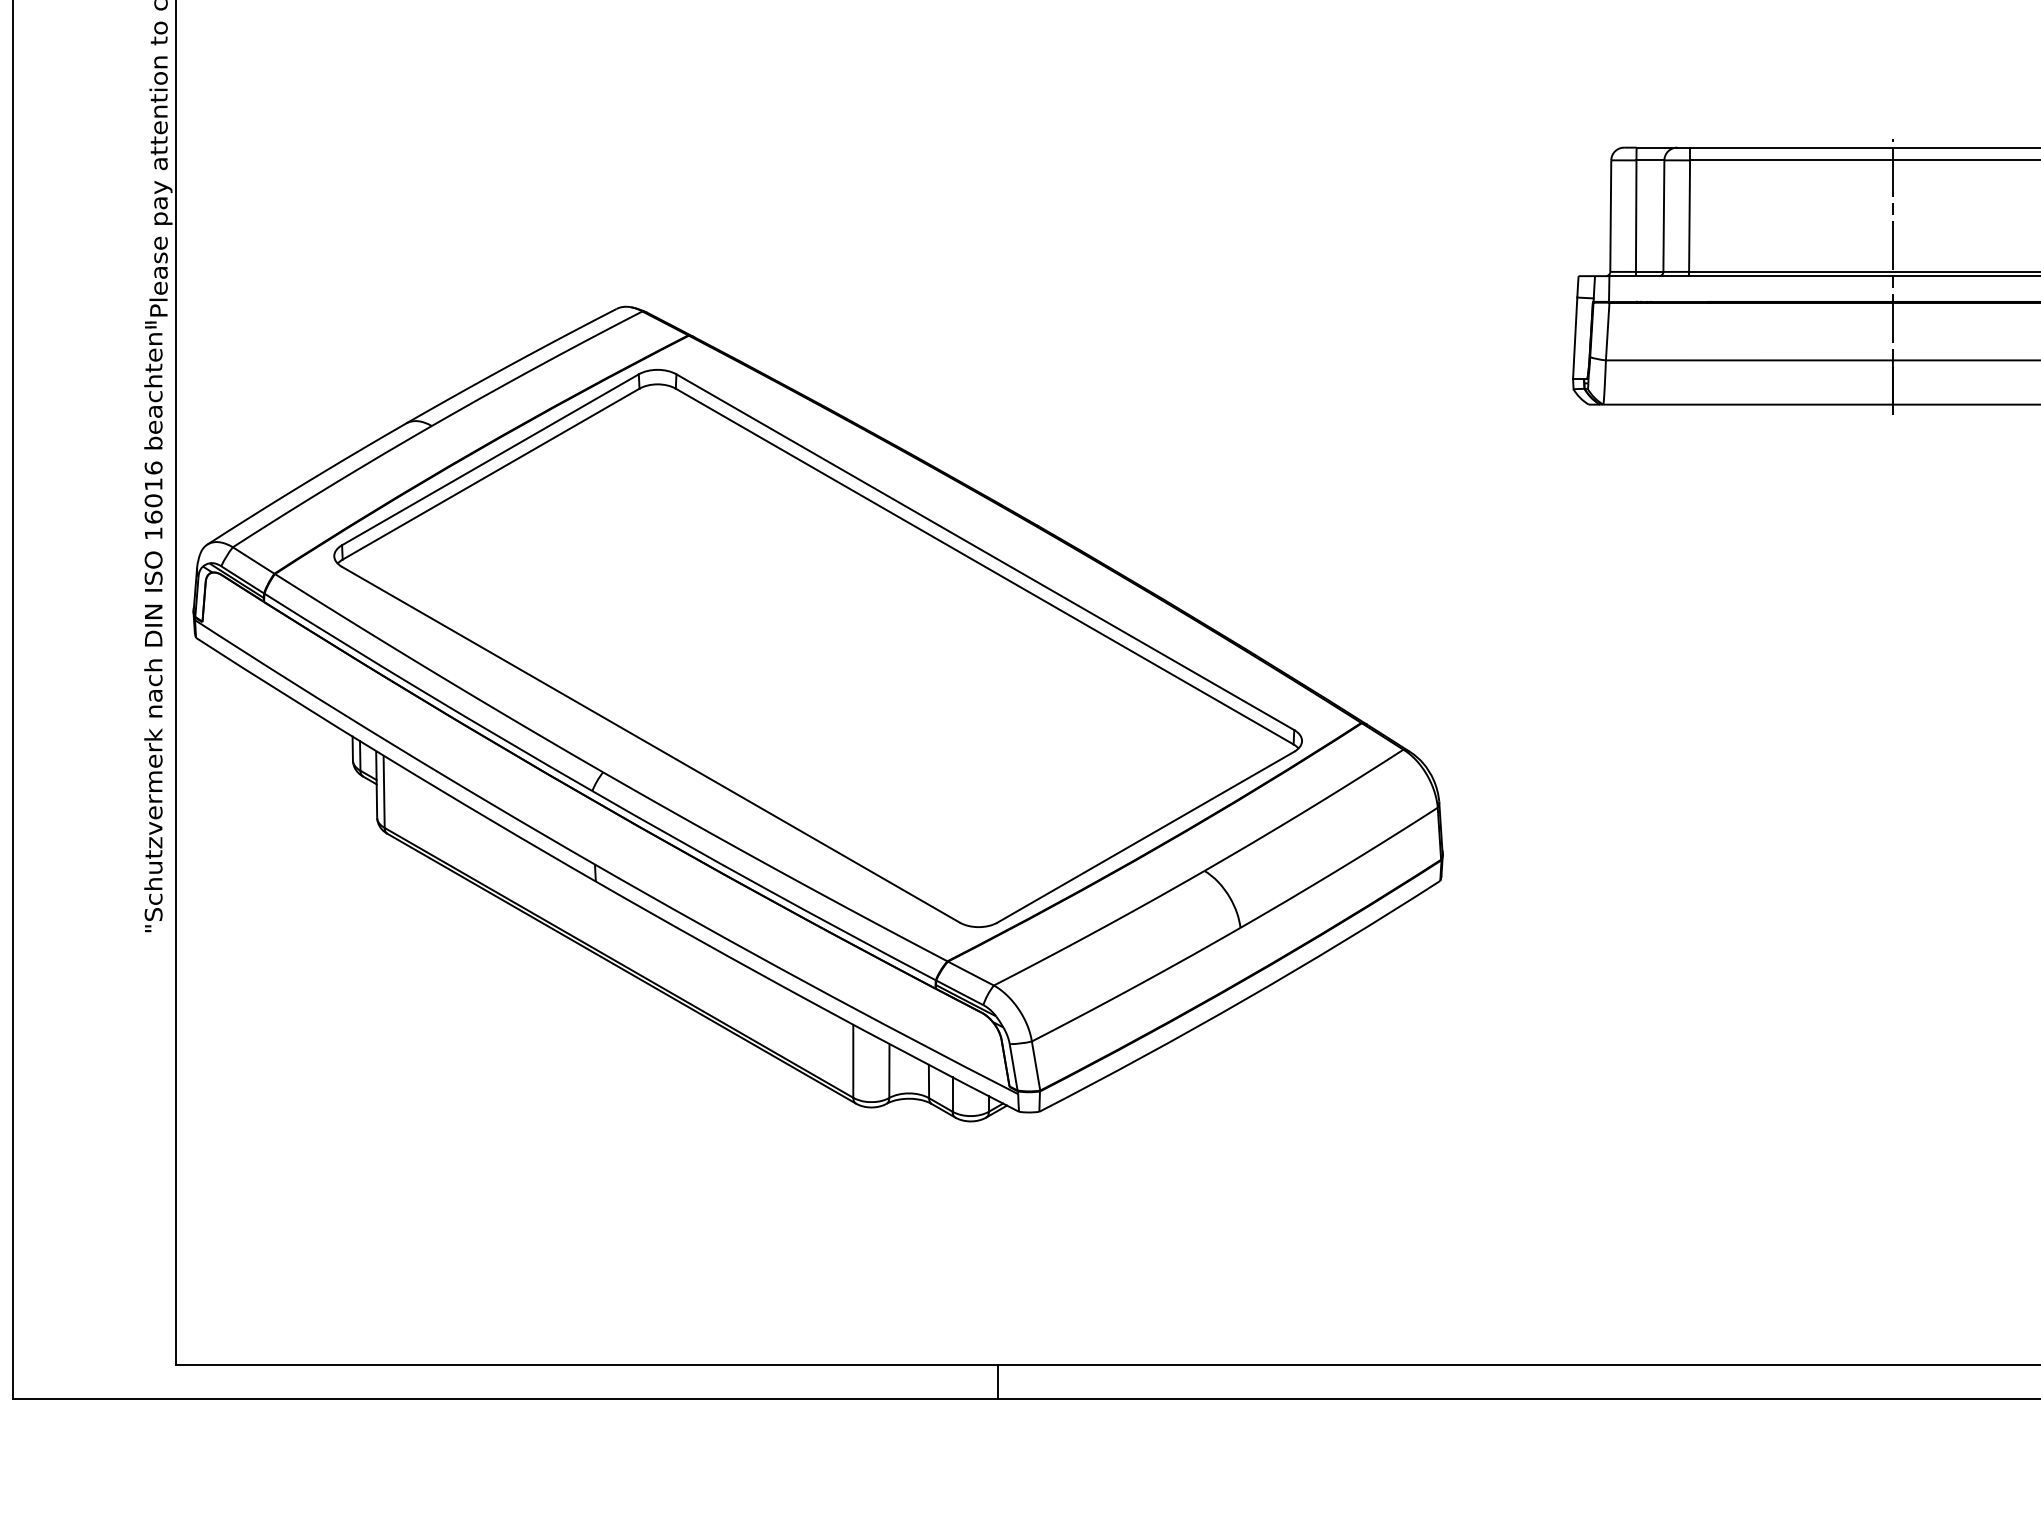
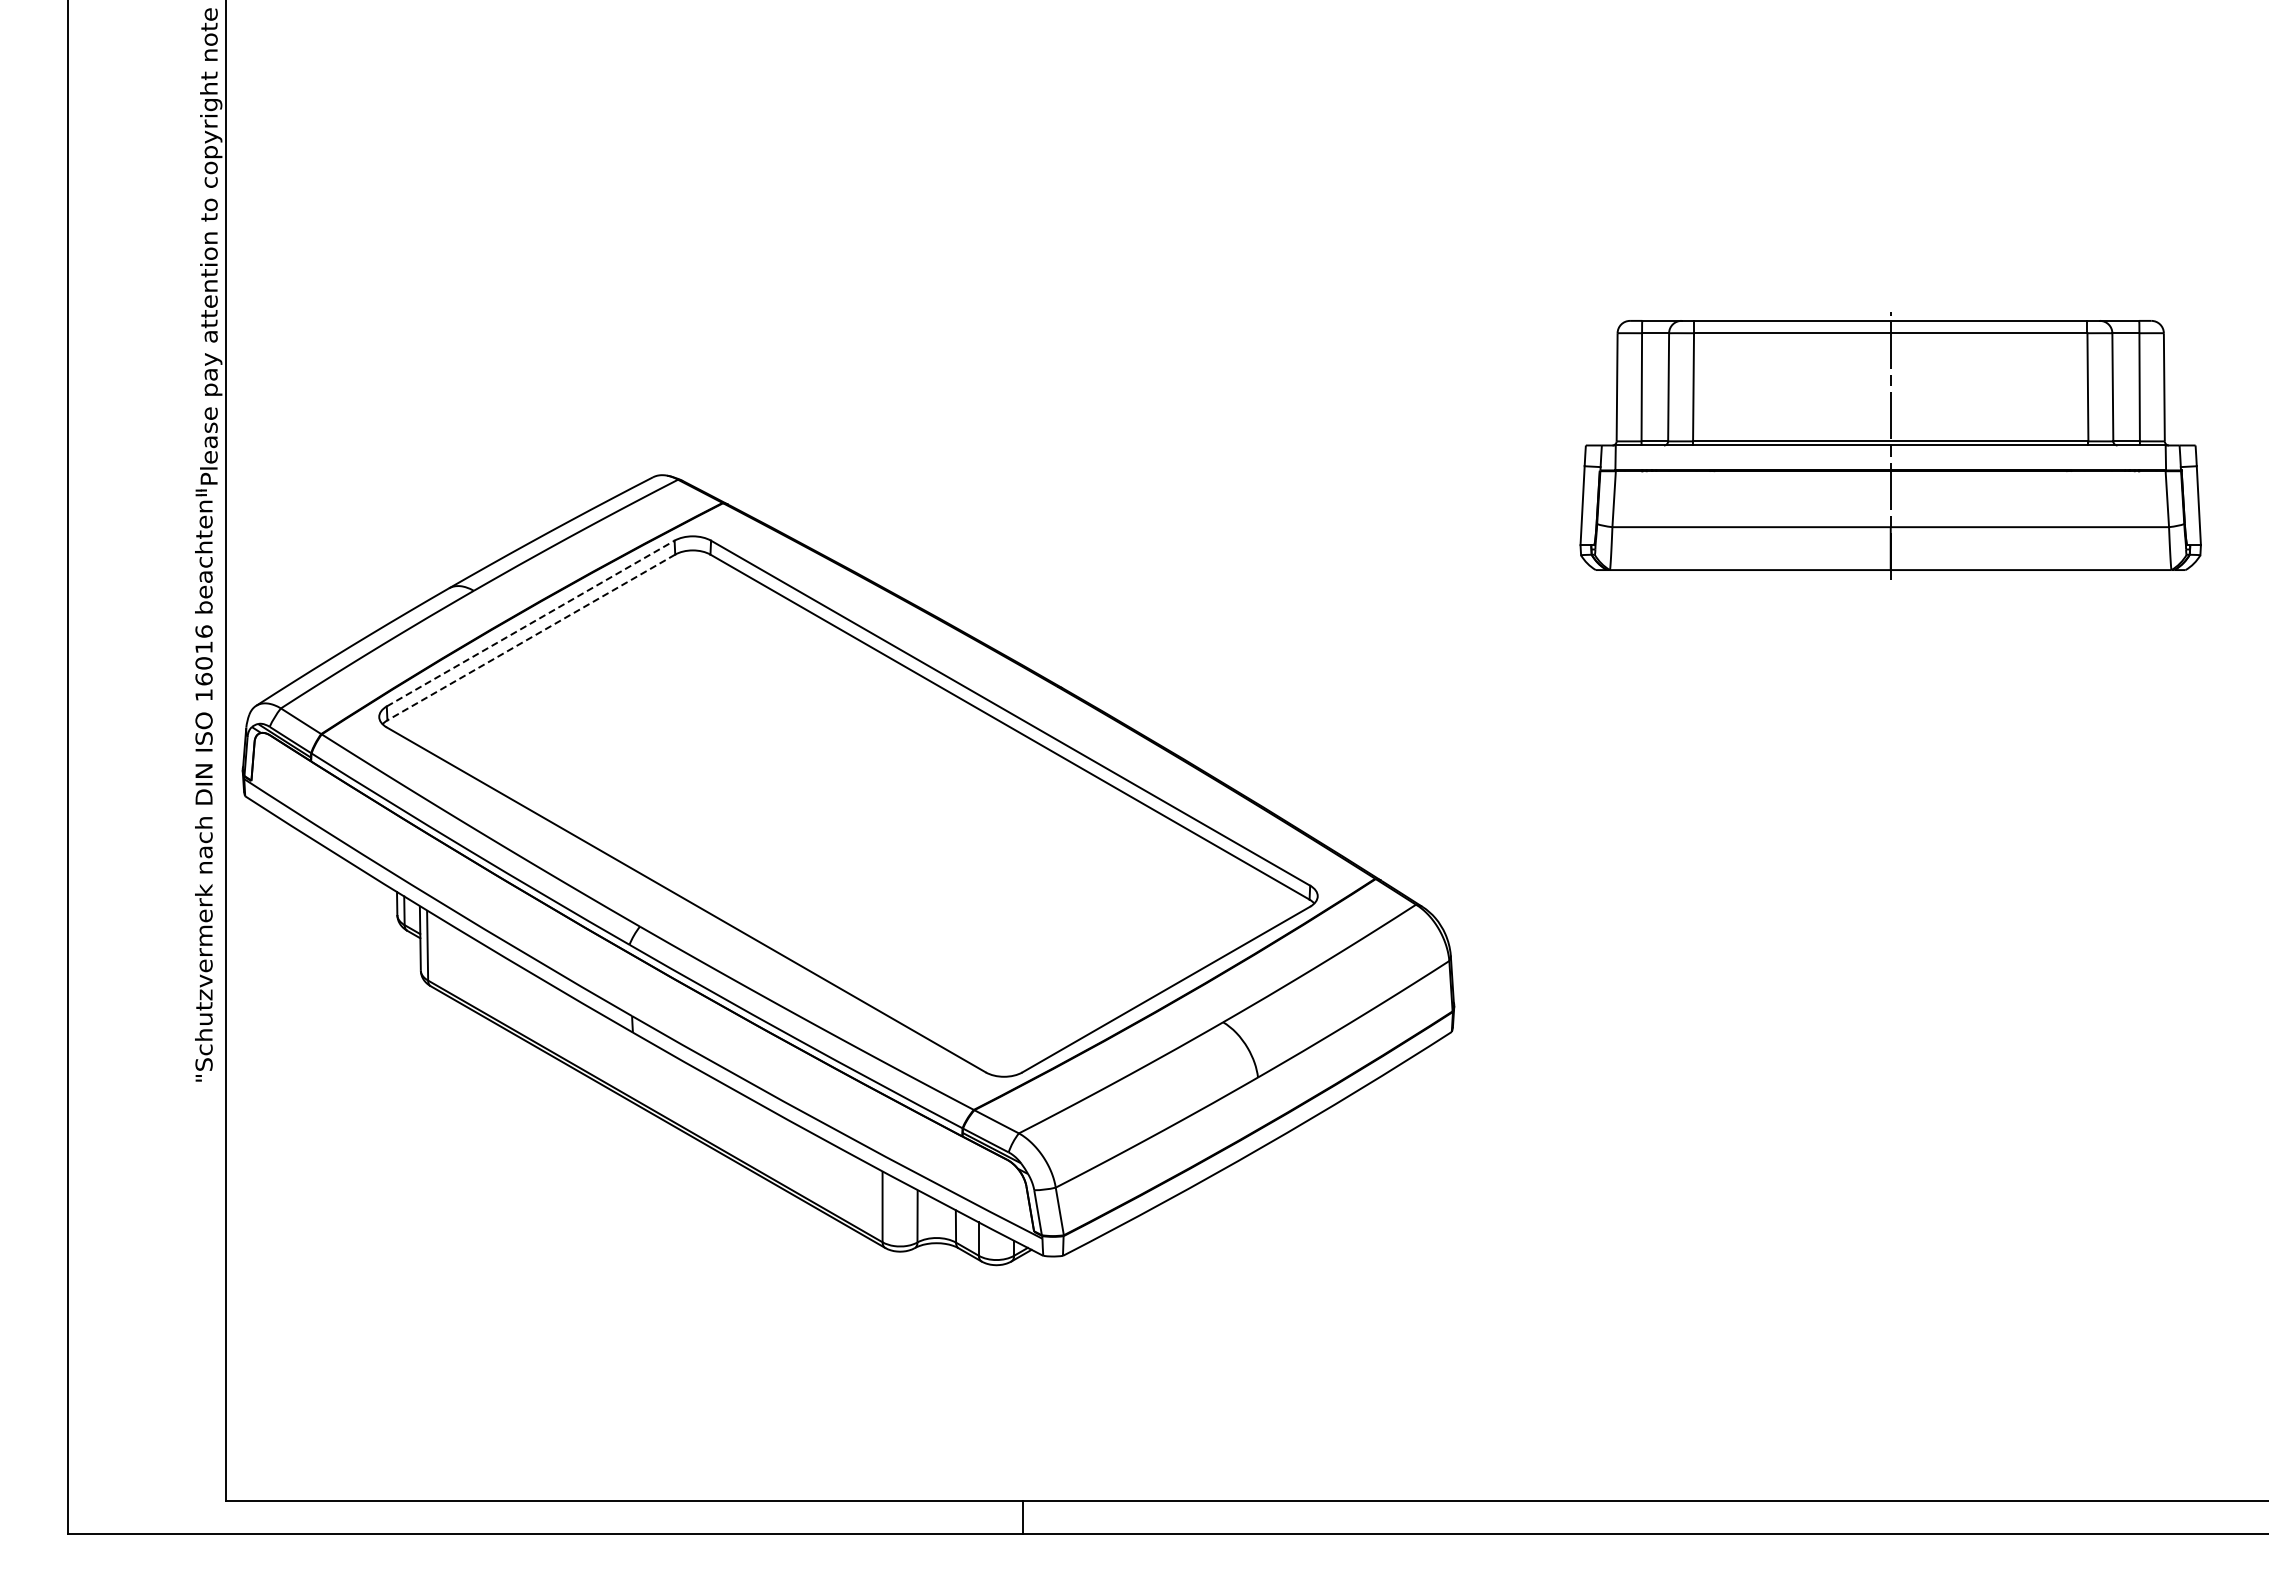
line: (491, 459) -> (531, 623), solid -> dashed
line: (490, 474) -> (530, 637), solid -> dashed

